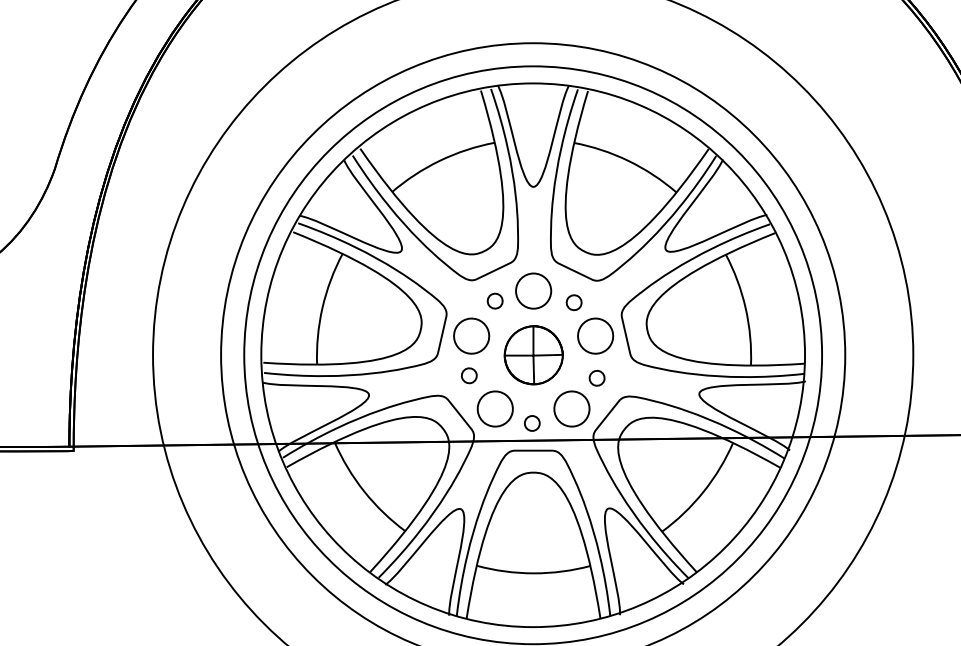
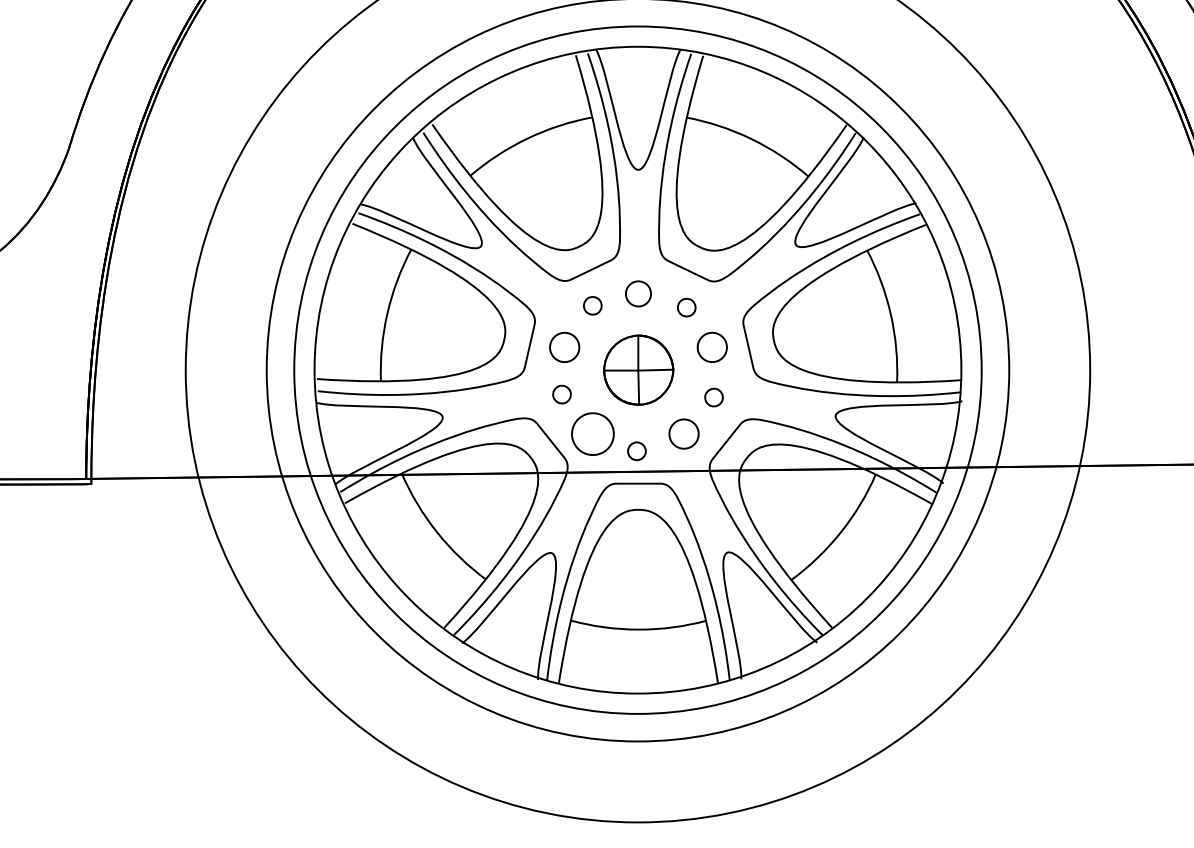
part: (533, 290) -> (638, 293), size x0.6
part: (471, 336) -> (564, 347), size x0.7
part: (595, 336) -> (712, 347), size x0.7
part: (571, 408) -> (683, 433), size x0.7

